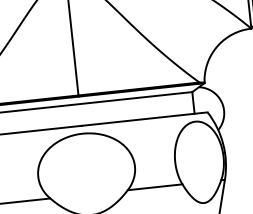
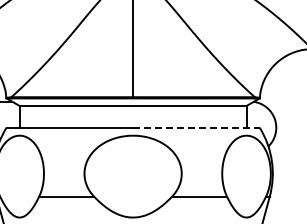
line: (144, 118) -> (196, 127), solid -> dashed

